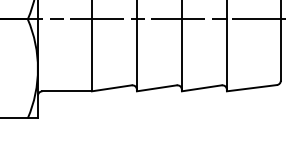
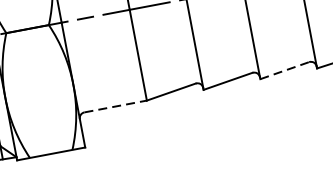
line: (202, 88) -> (285, 70), solid -> dashed
line: (67, 91) -> (116, 106), solid -> dashed

